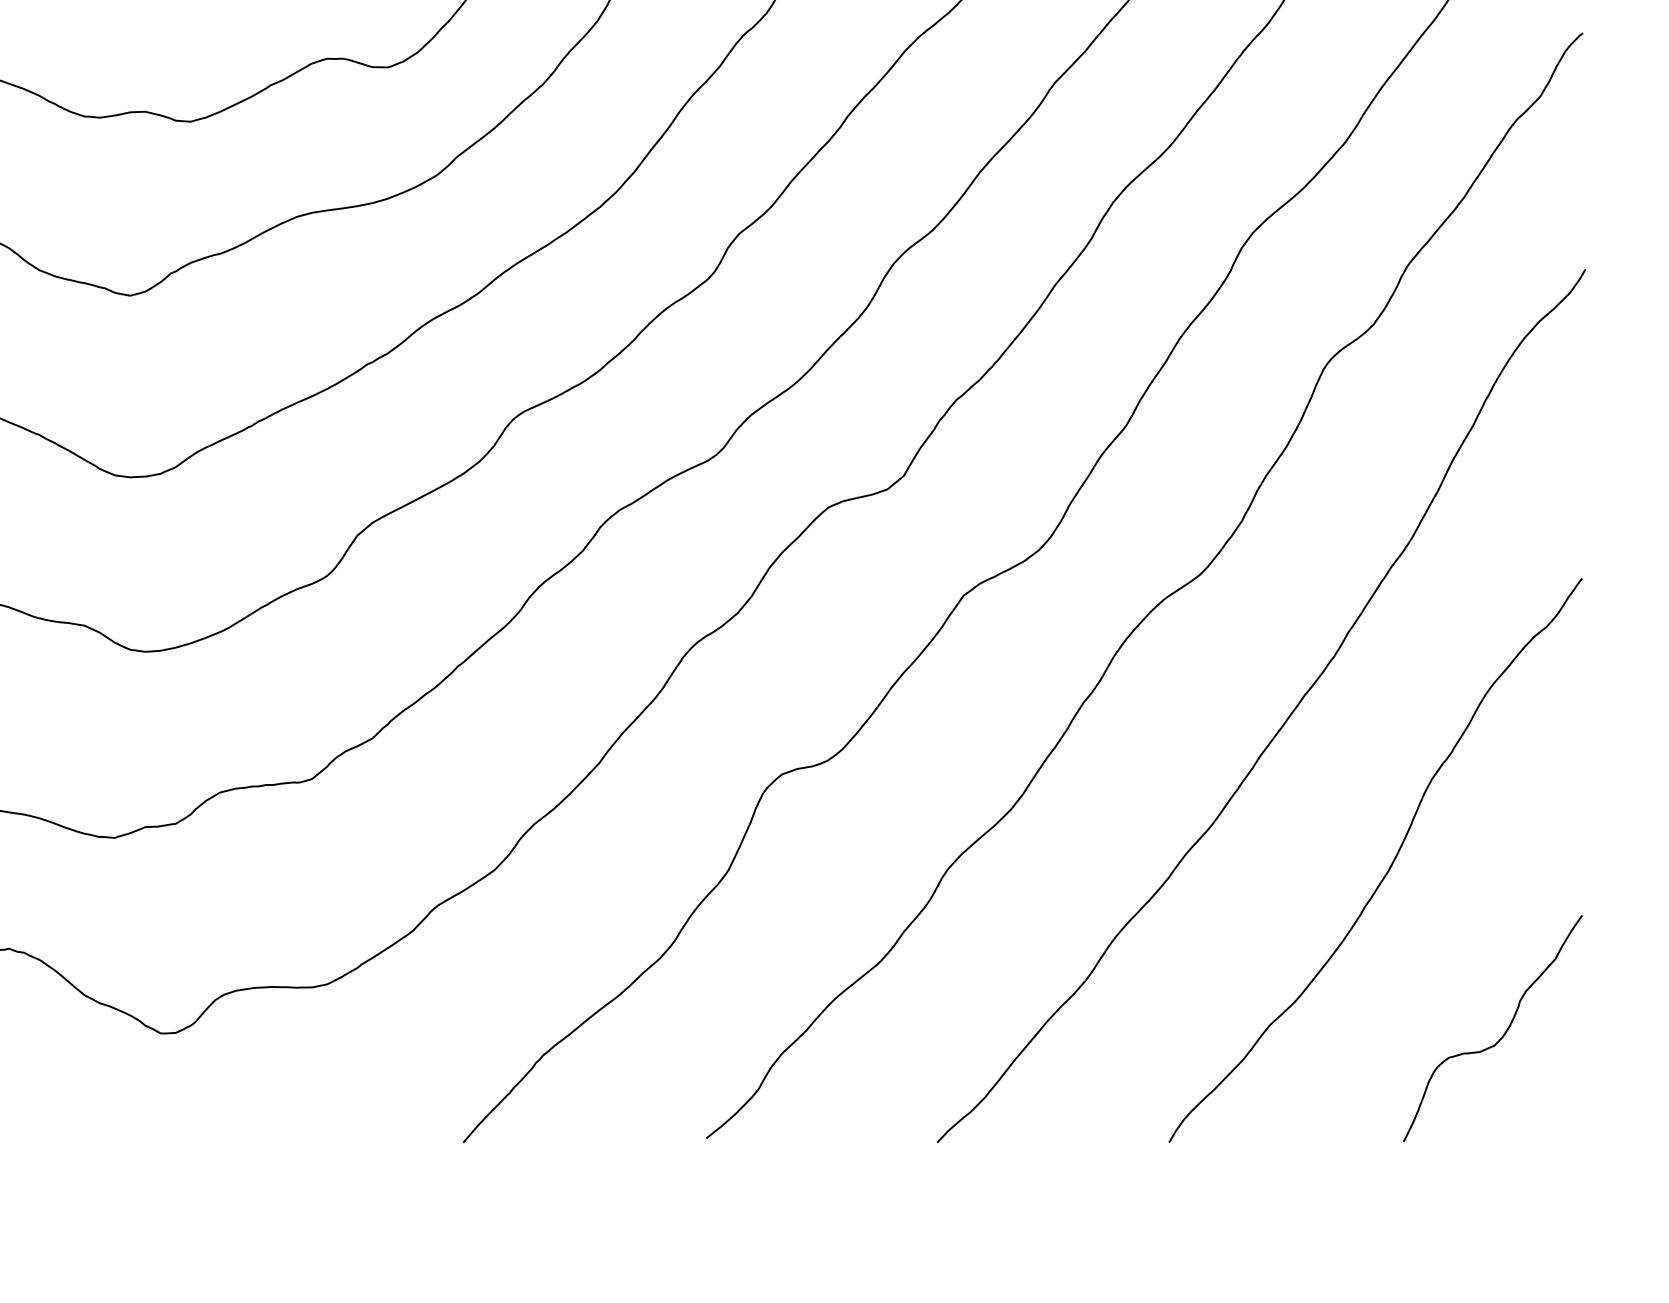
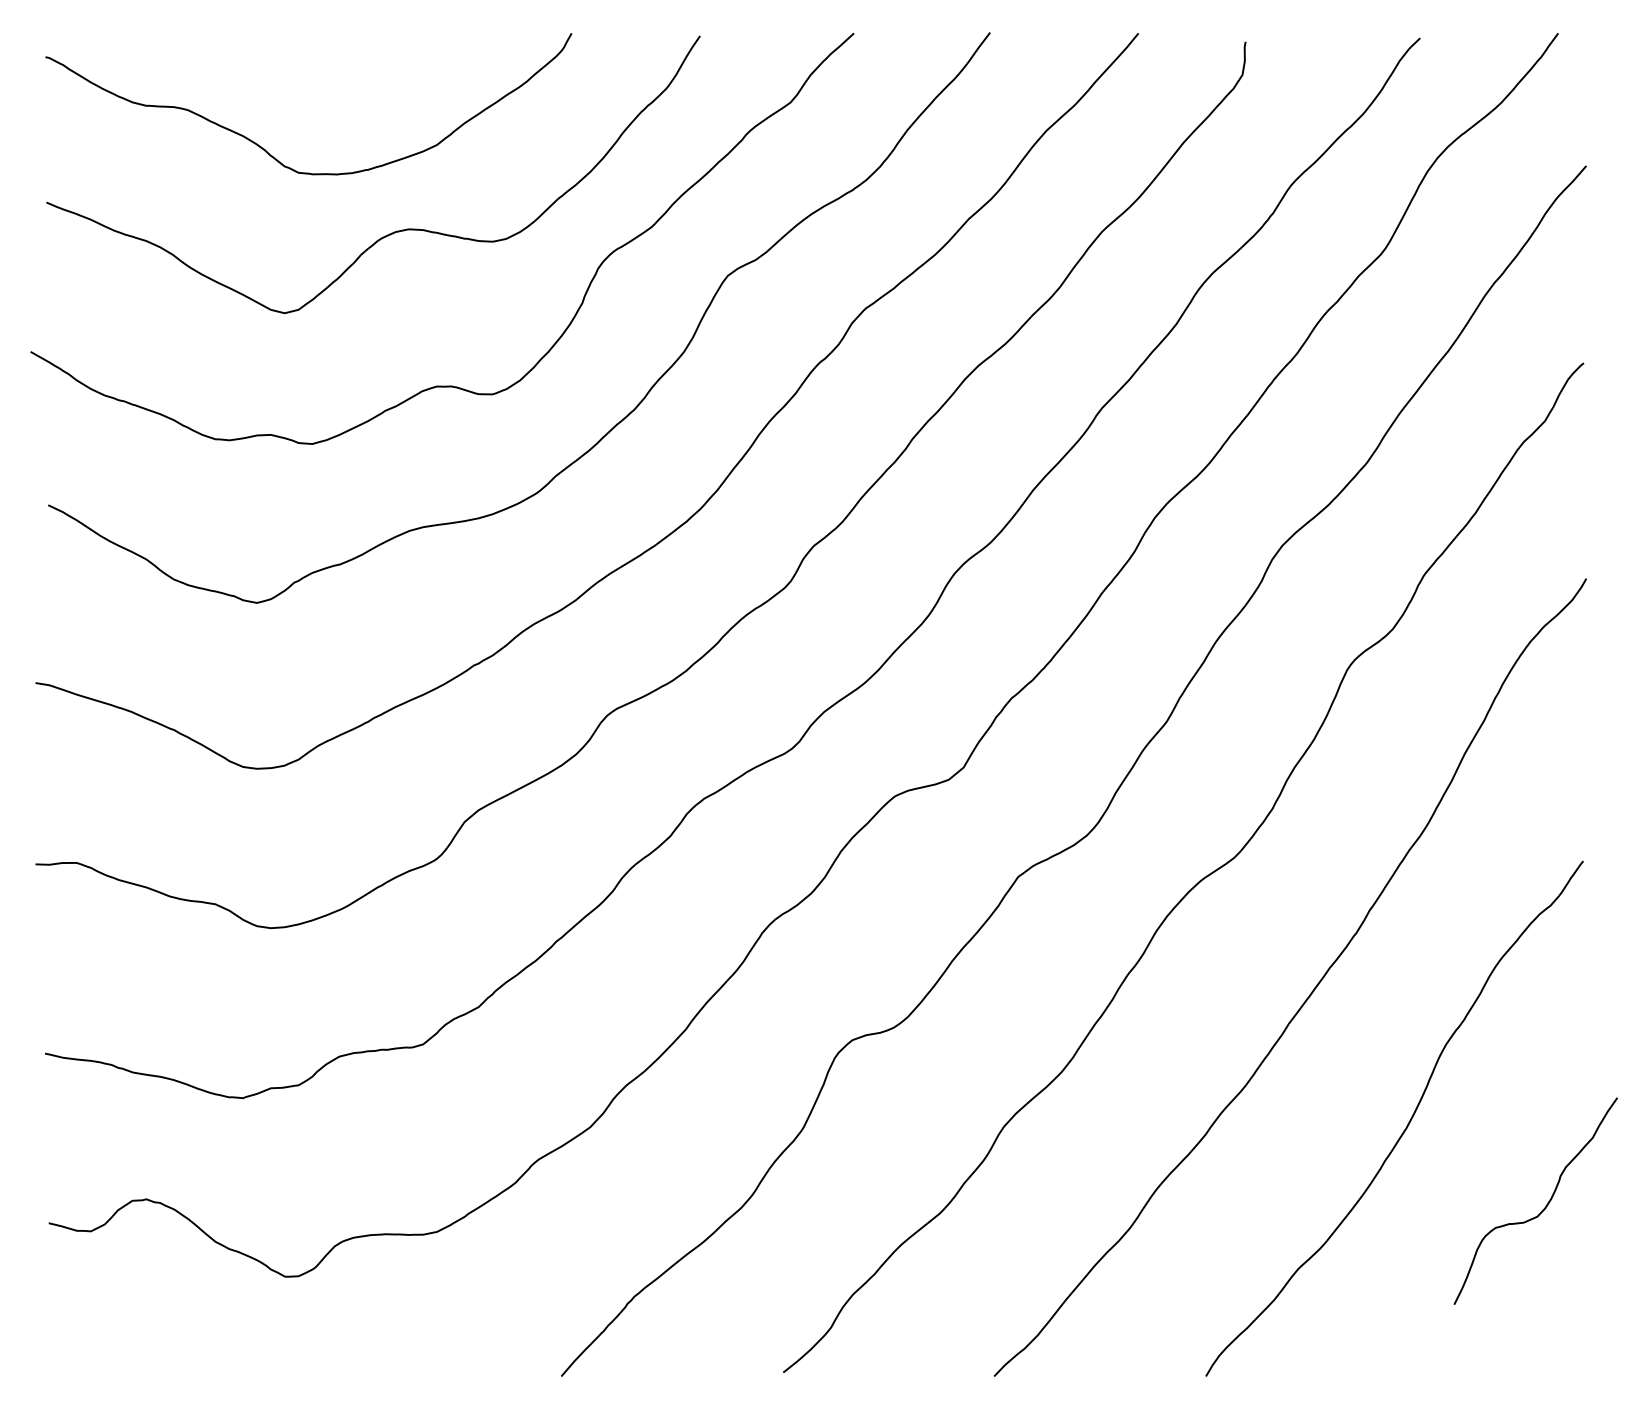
curve: (1501, 1036) -> (1543, 1208), moved

